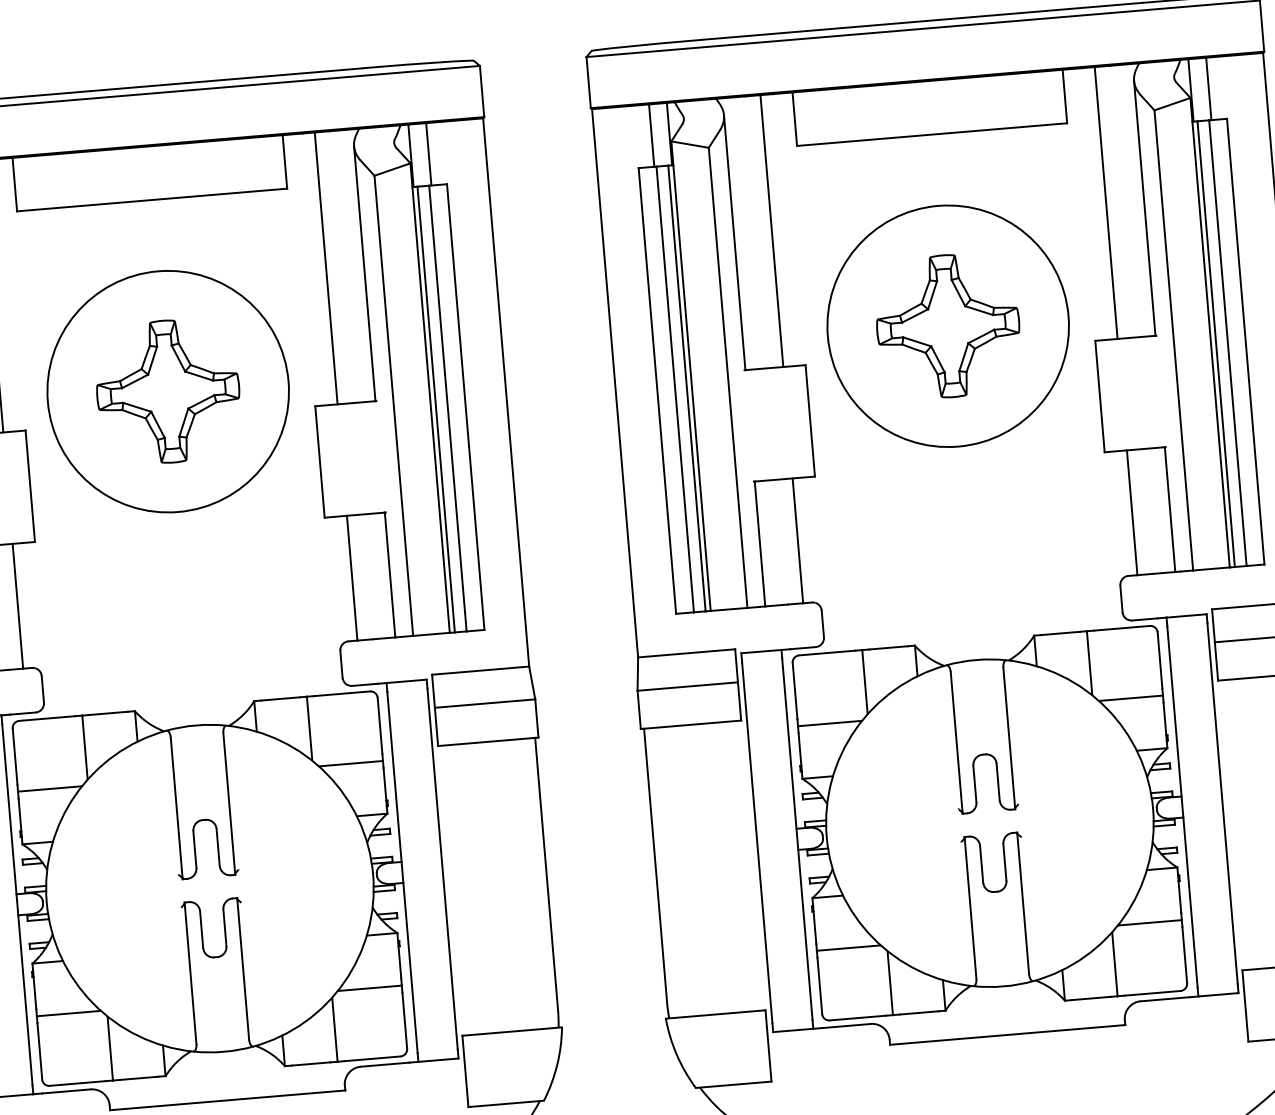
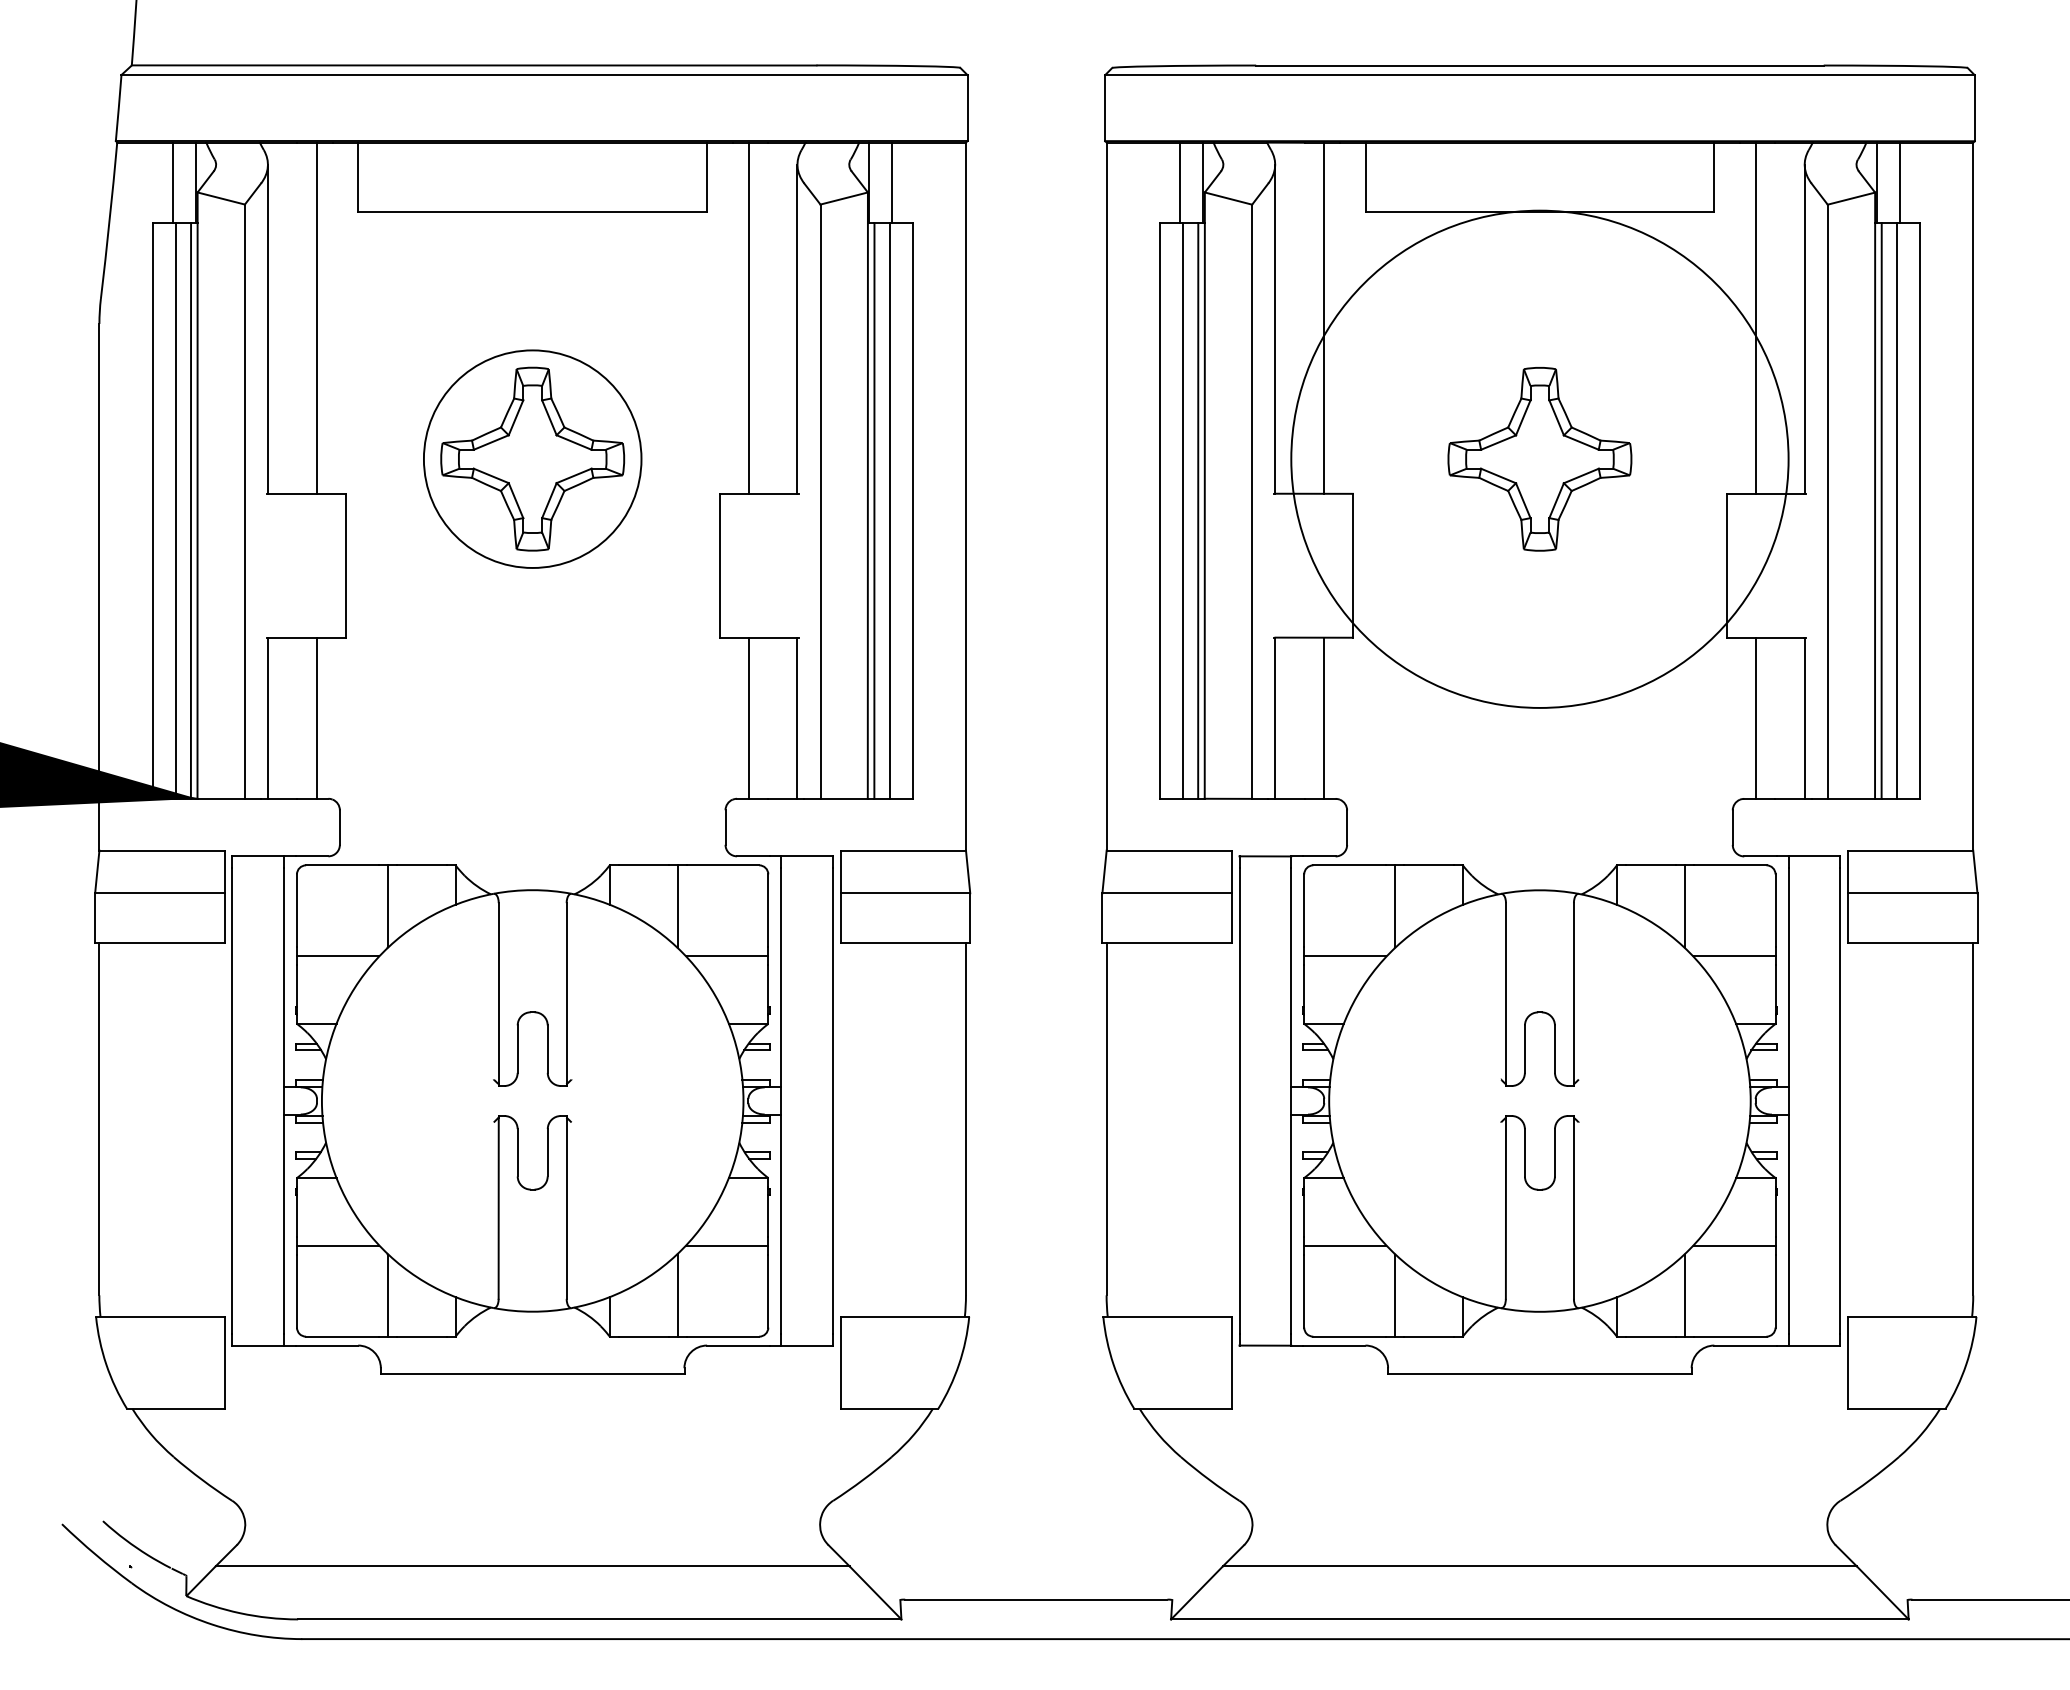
circle: (947, 325) -> (1539, 458), size x1.6
circle: (168, 391) -> (532, 458), size x0.7

